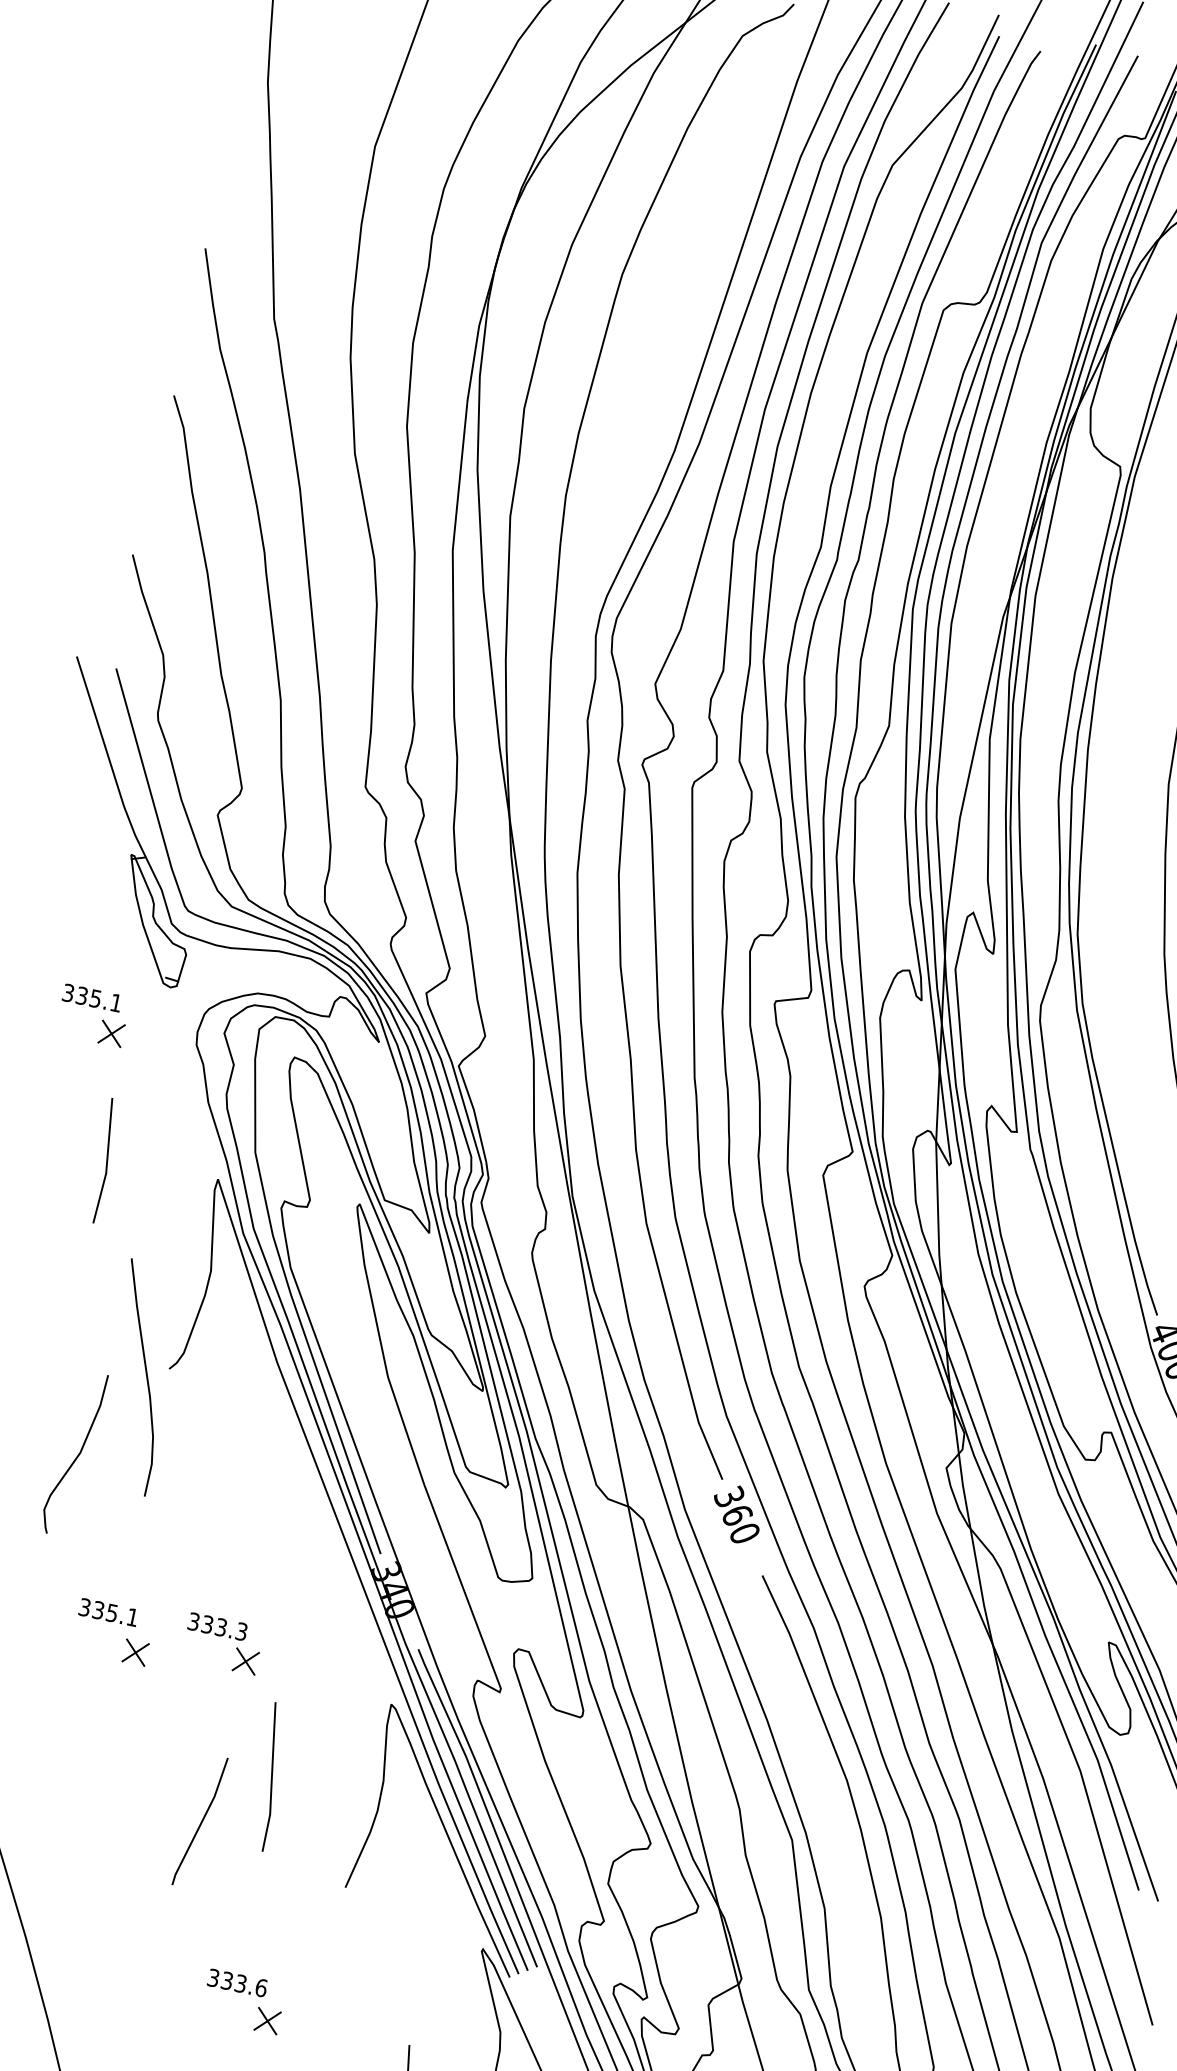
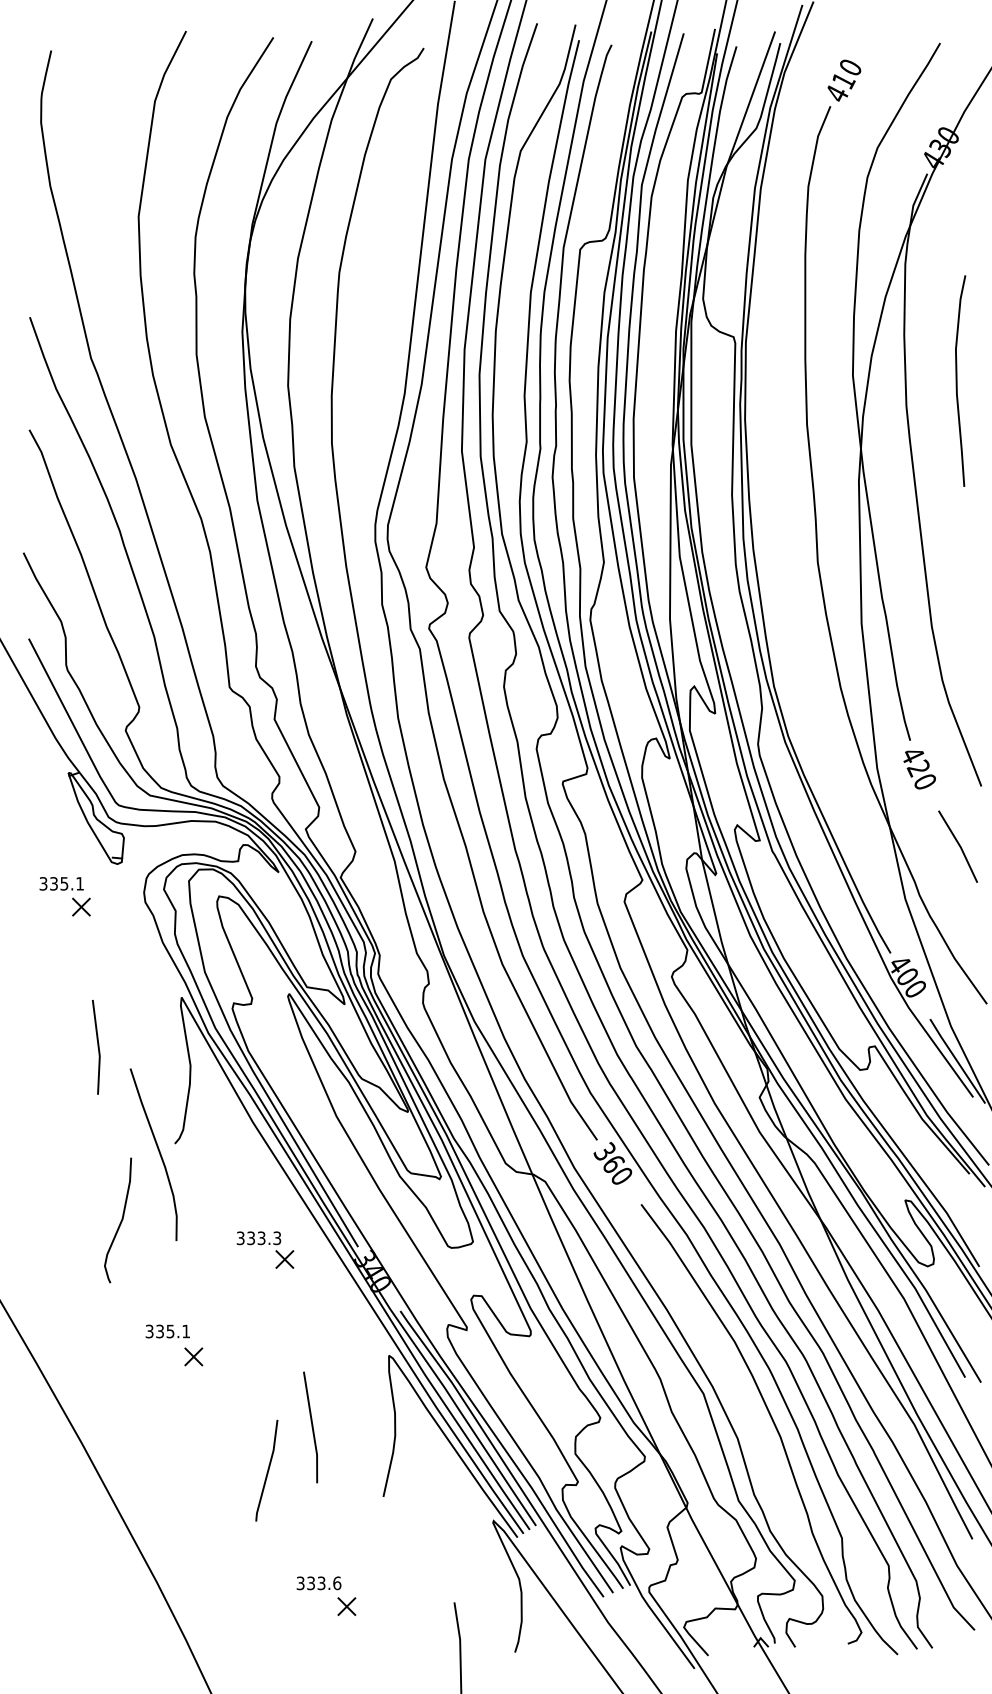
line: (105, 1161) -> (97, 1047), moved
part: (223, 1643) -> (265, 1249), moved

